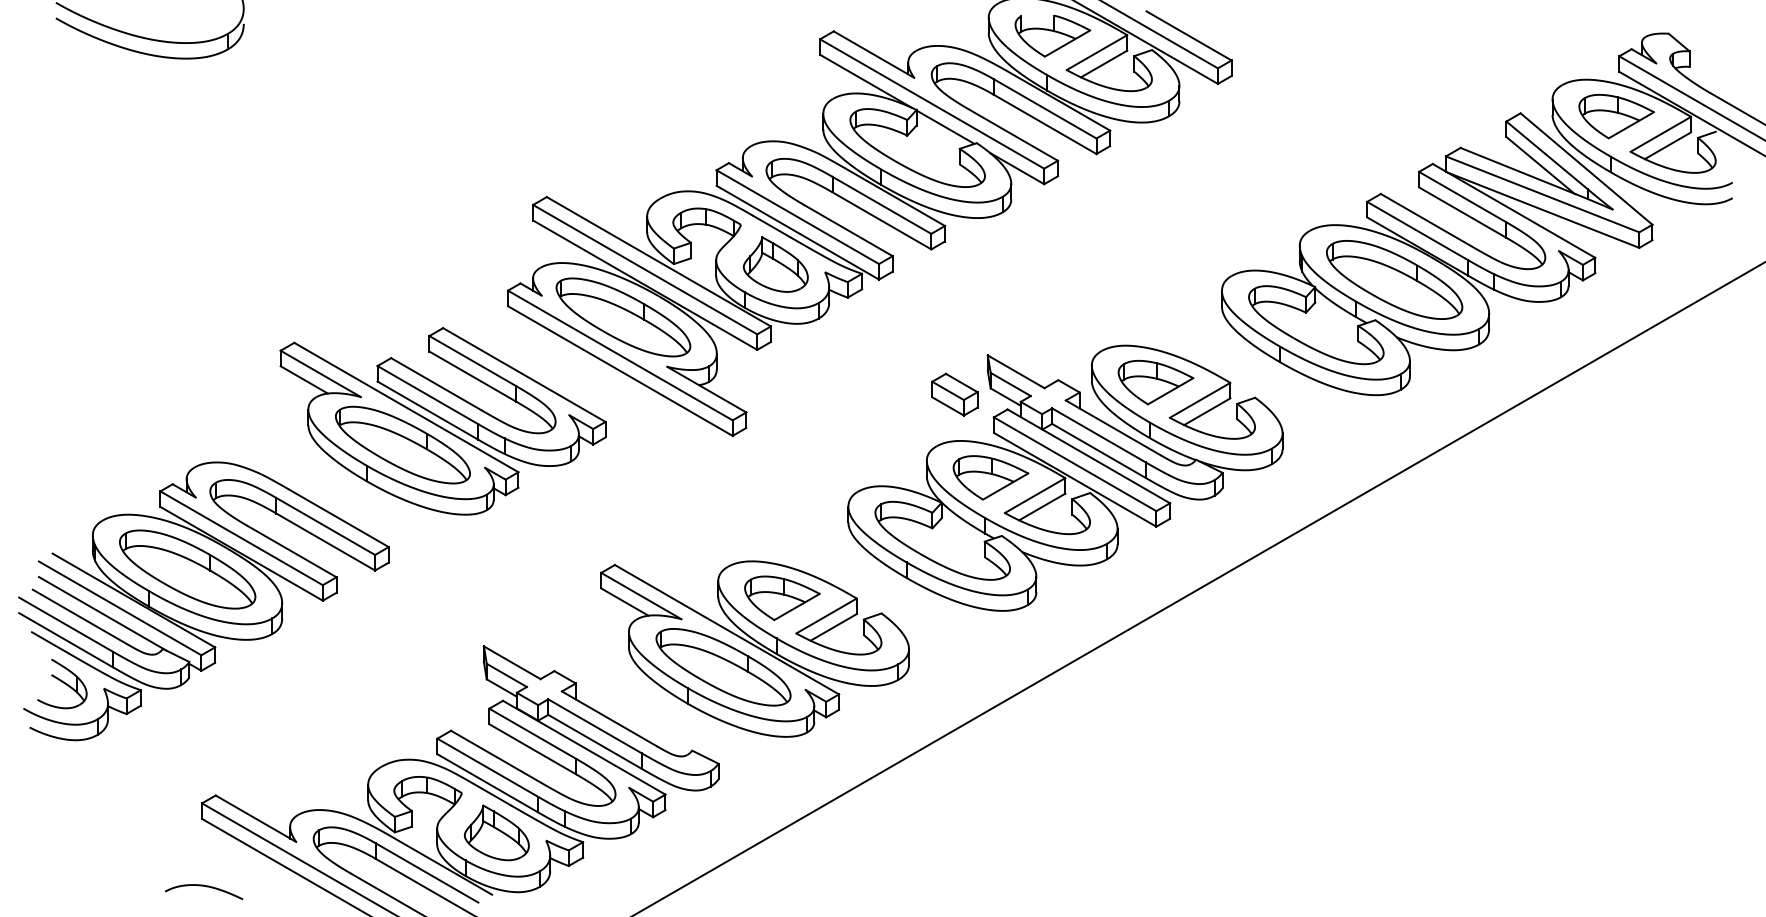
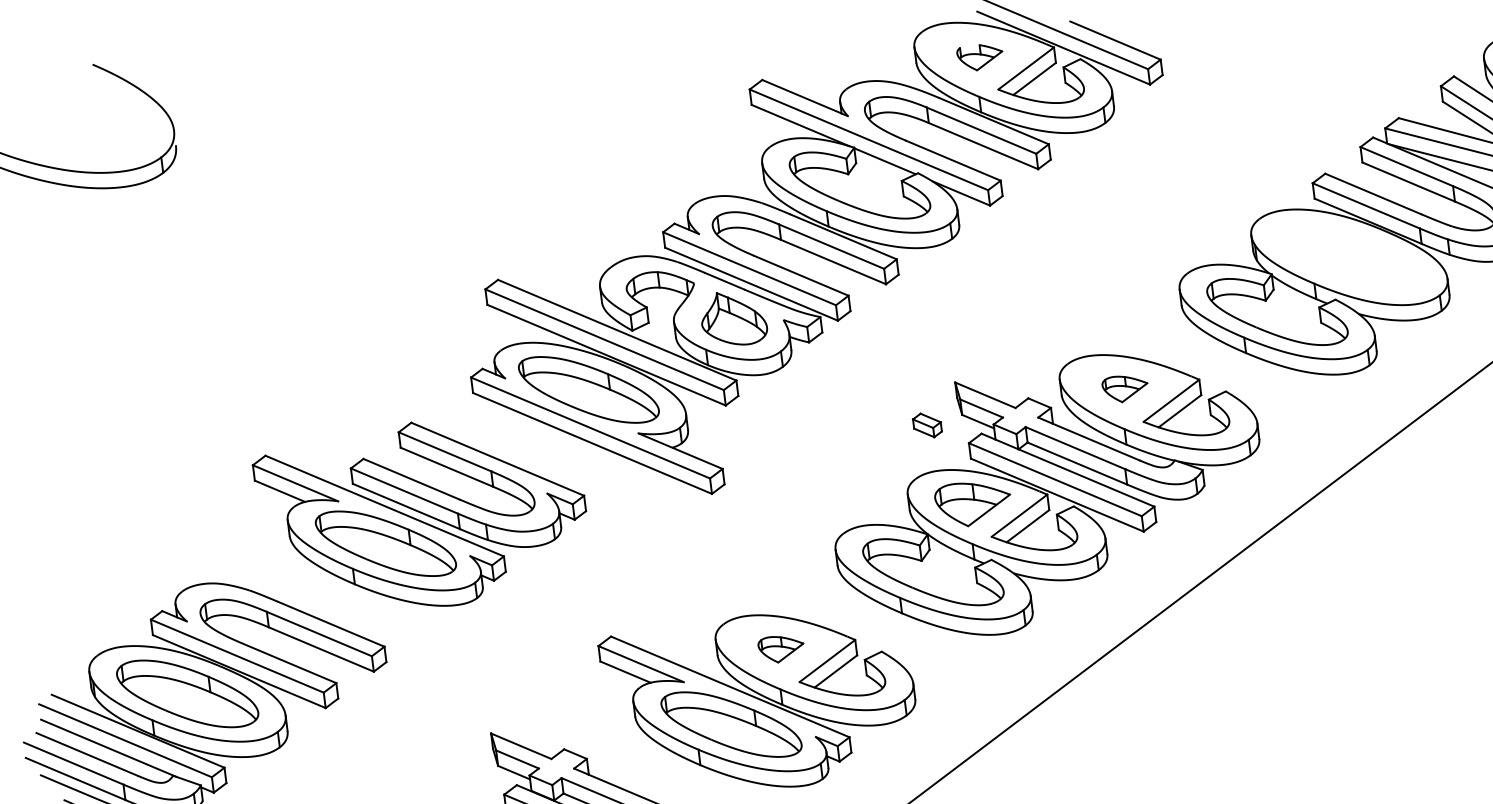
part: (1052, 35) -> (979, 57), size x0.6
part: (1394, 279) -> (1349, 256), removed
part: (1155, 382) -> (1124, 388), size x0.6
part: (954, 394) -> (927, 425), size x0.6
part: (782, 598) -> (781, 649), size x0.6

